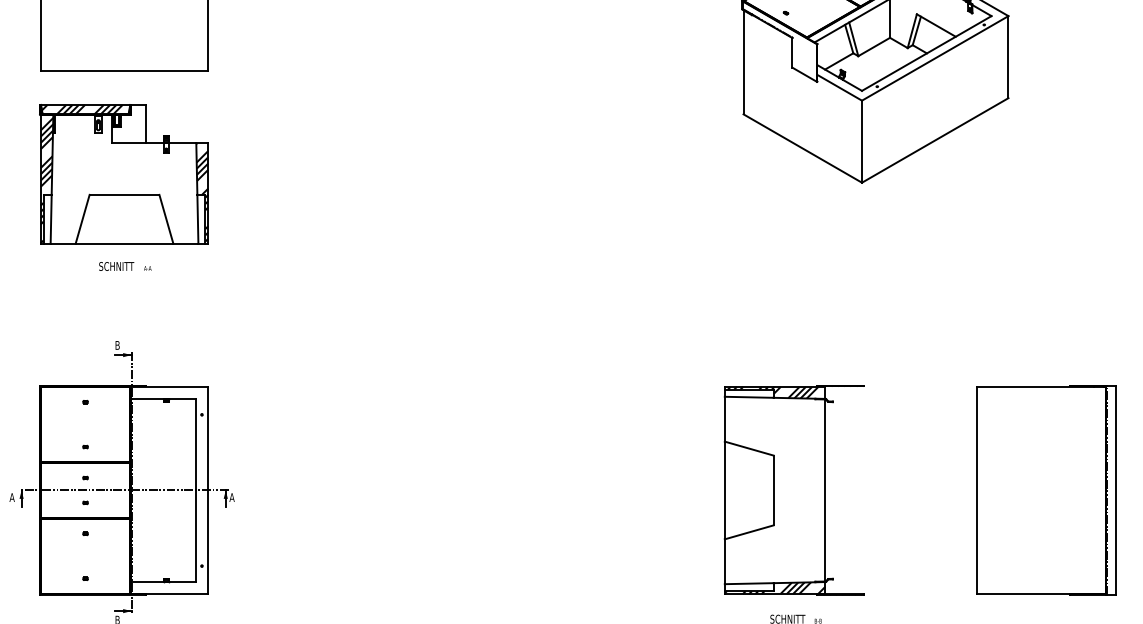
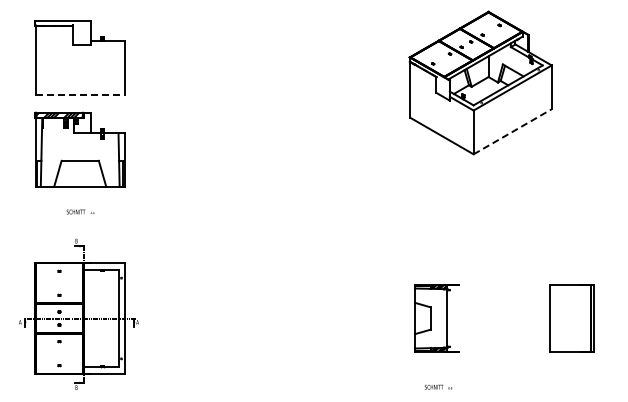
line: (125, 70) -> (80, 94), solid -> dashed
line: (936, 139) -> (513, 131), solid -> dashed
hatch: (46, 179) -> (38, 152), removed
hatch: (201, 192) -> (121, 159), removed
text: (125, 265) -> (80, 211), moved
part: (792, 490) -> (436, 318), size x0.6
part: (1045, 490) -> (571, 318), size x0.6

